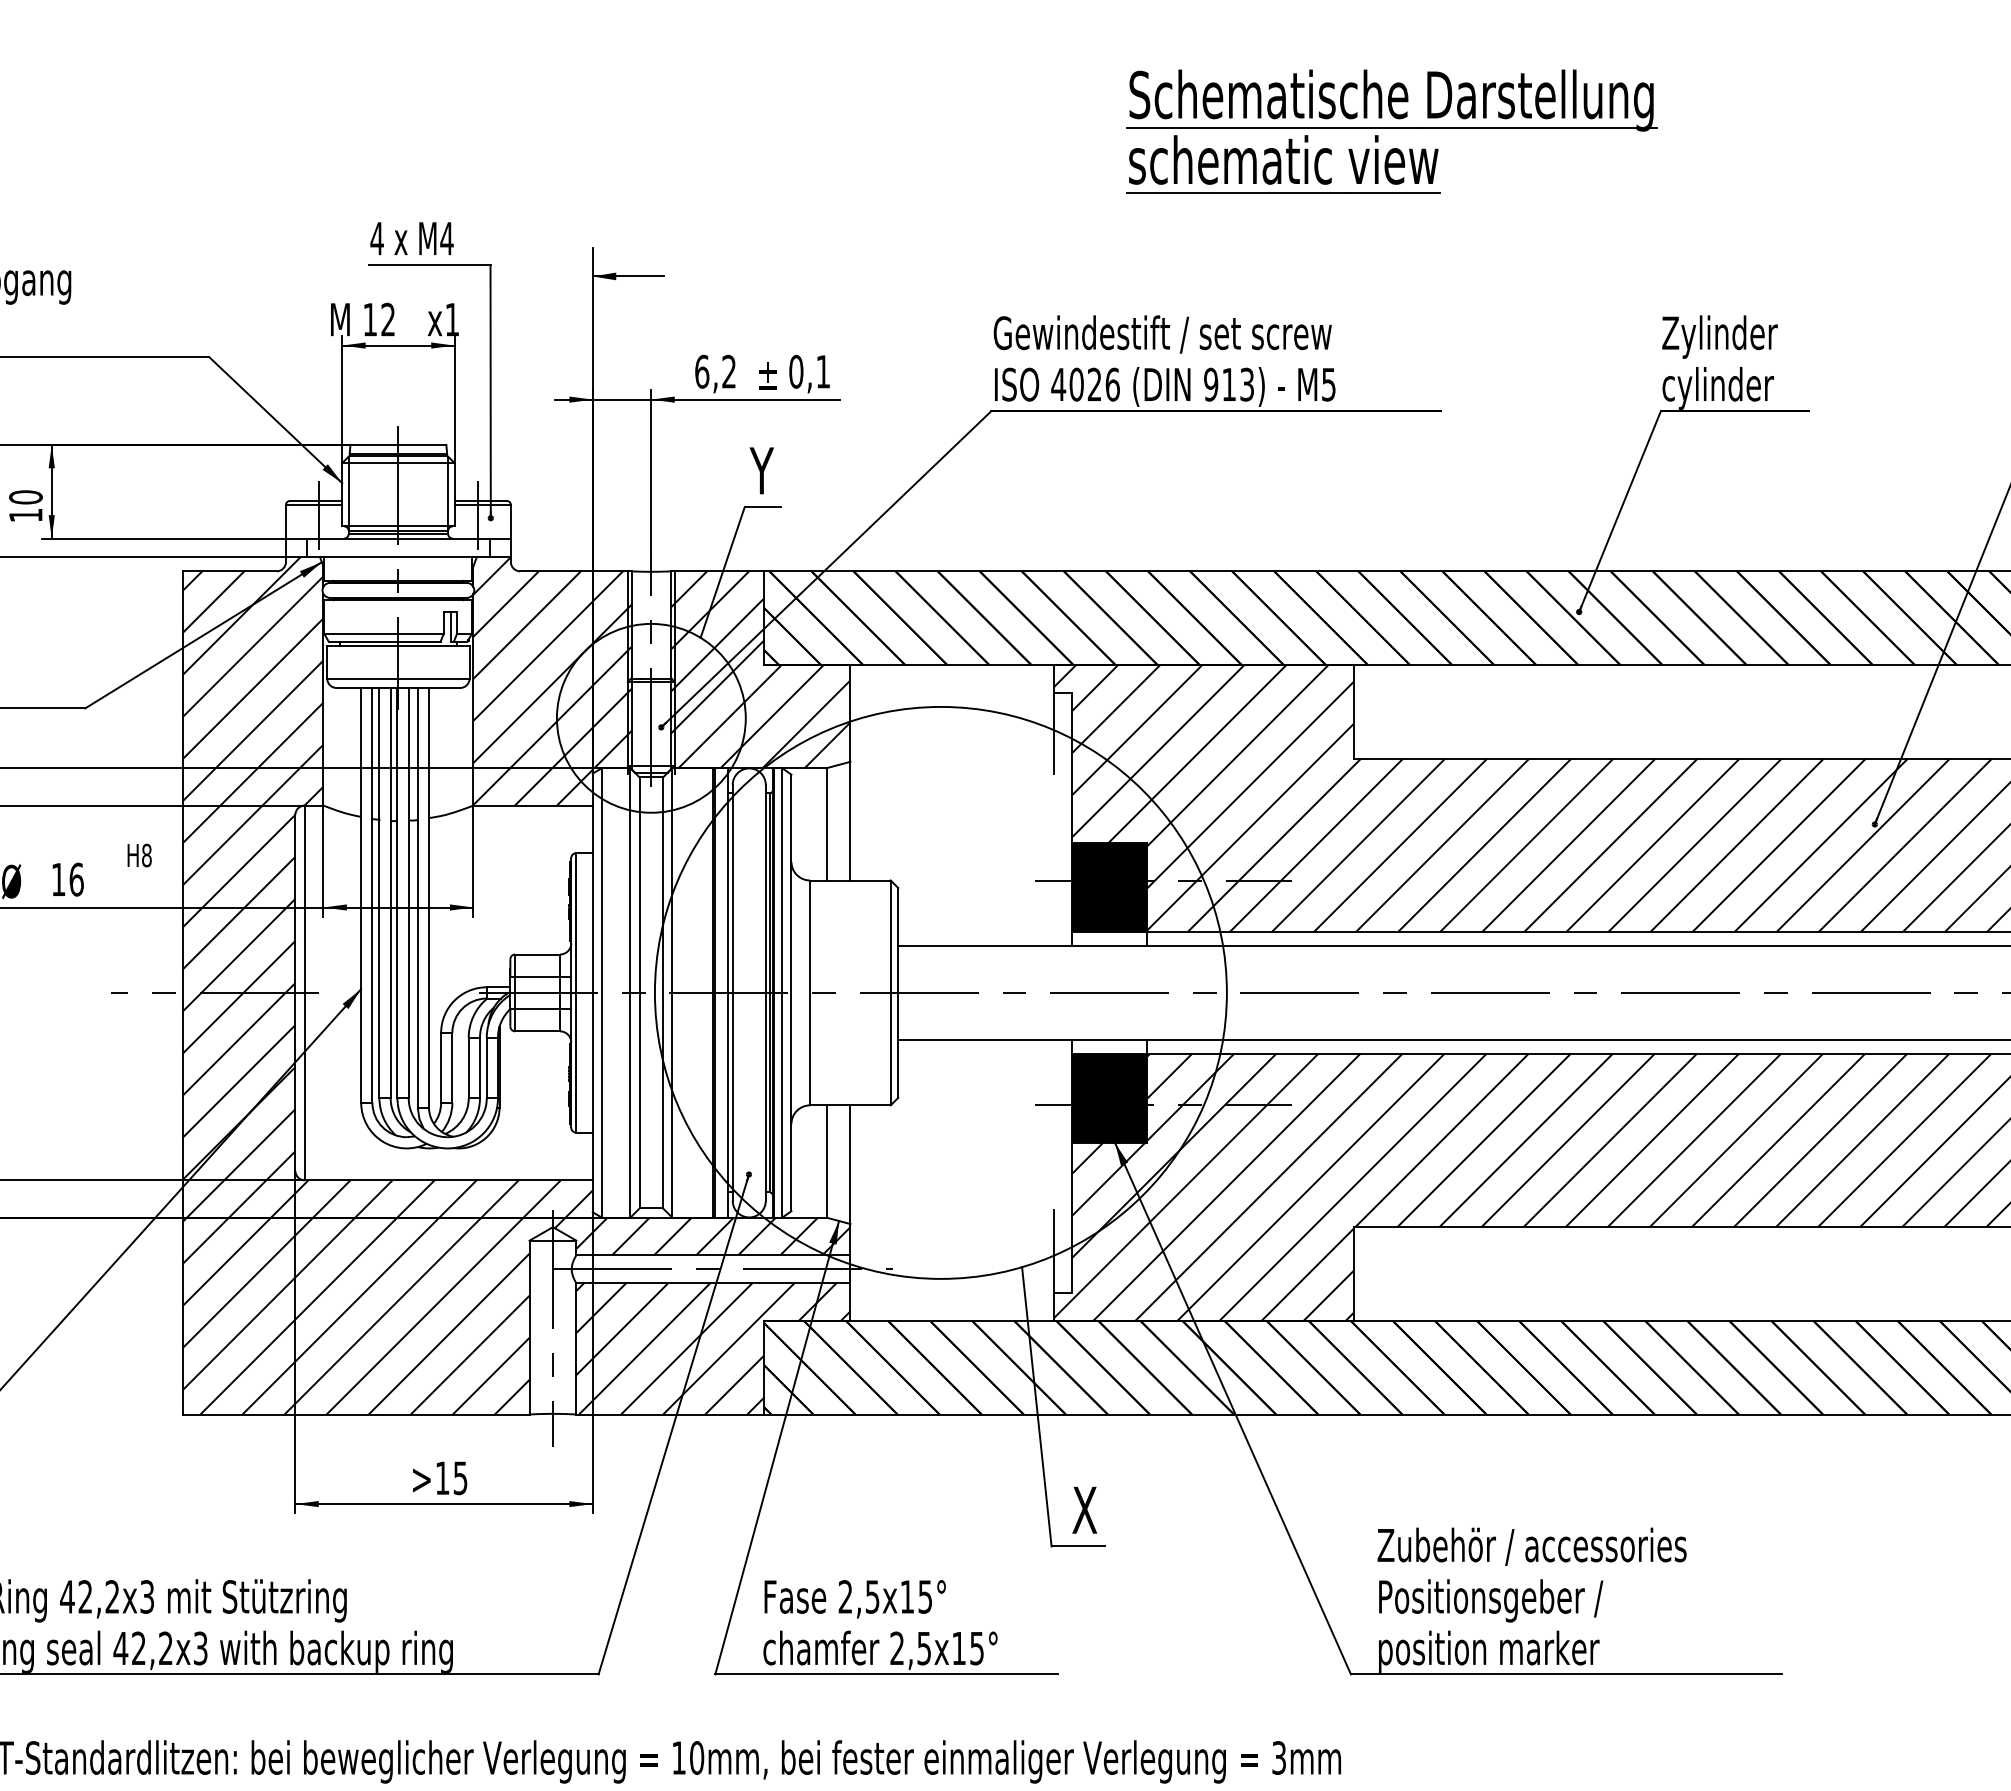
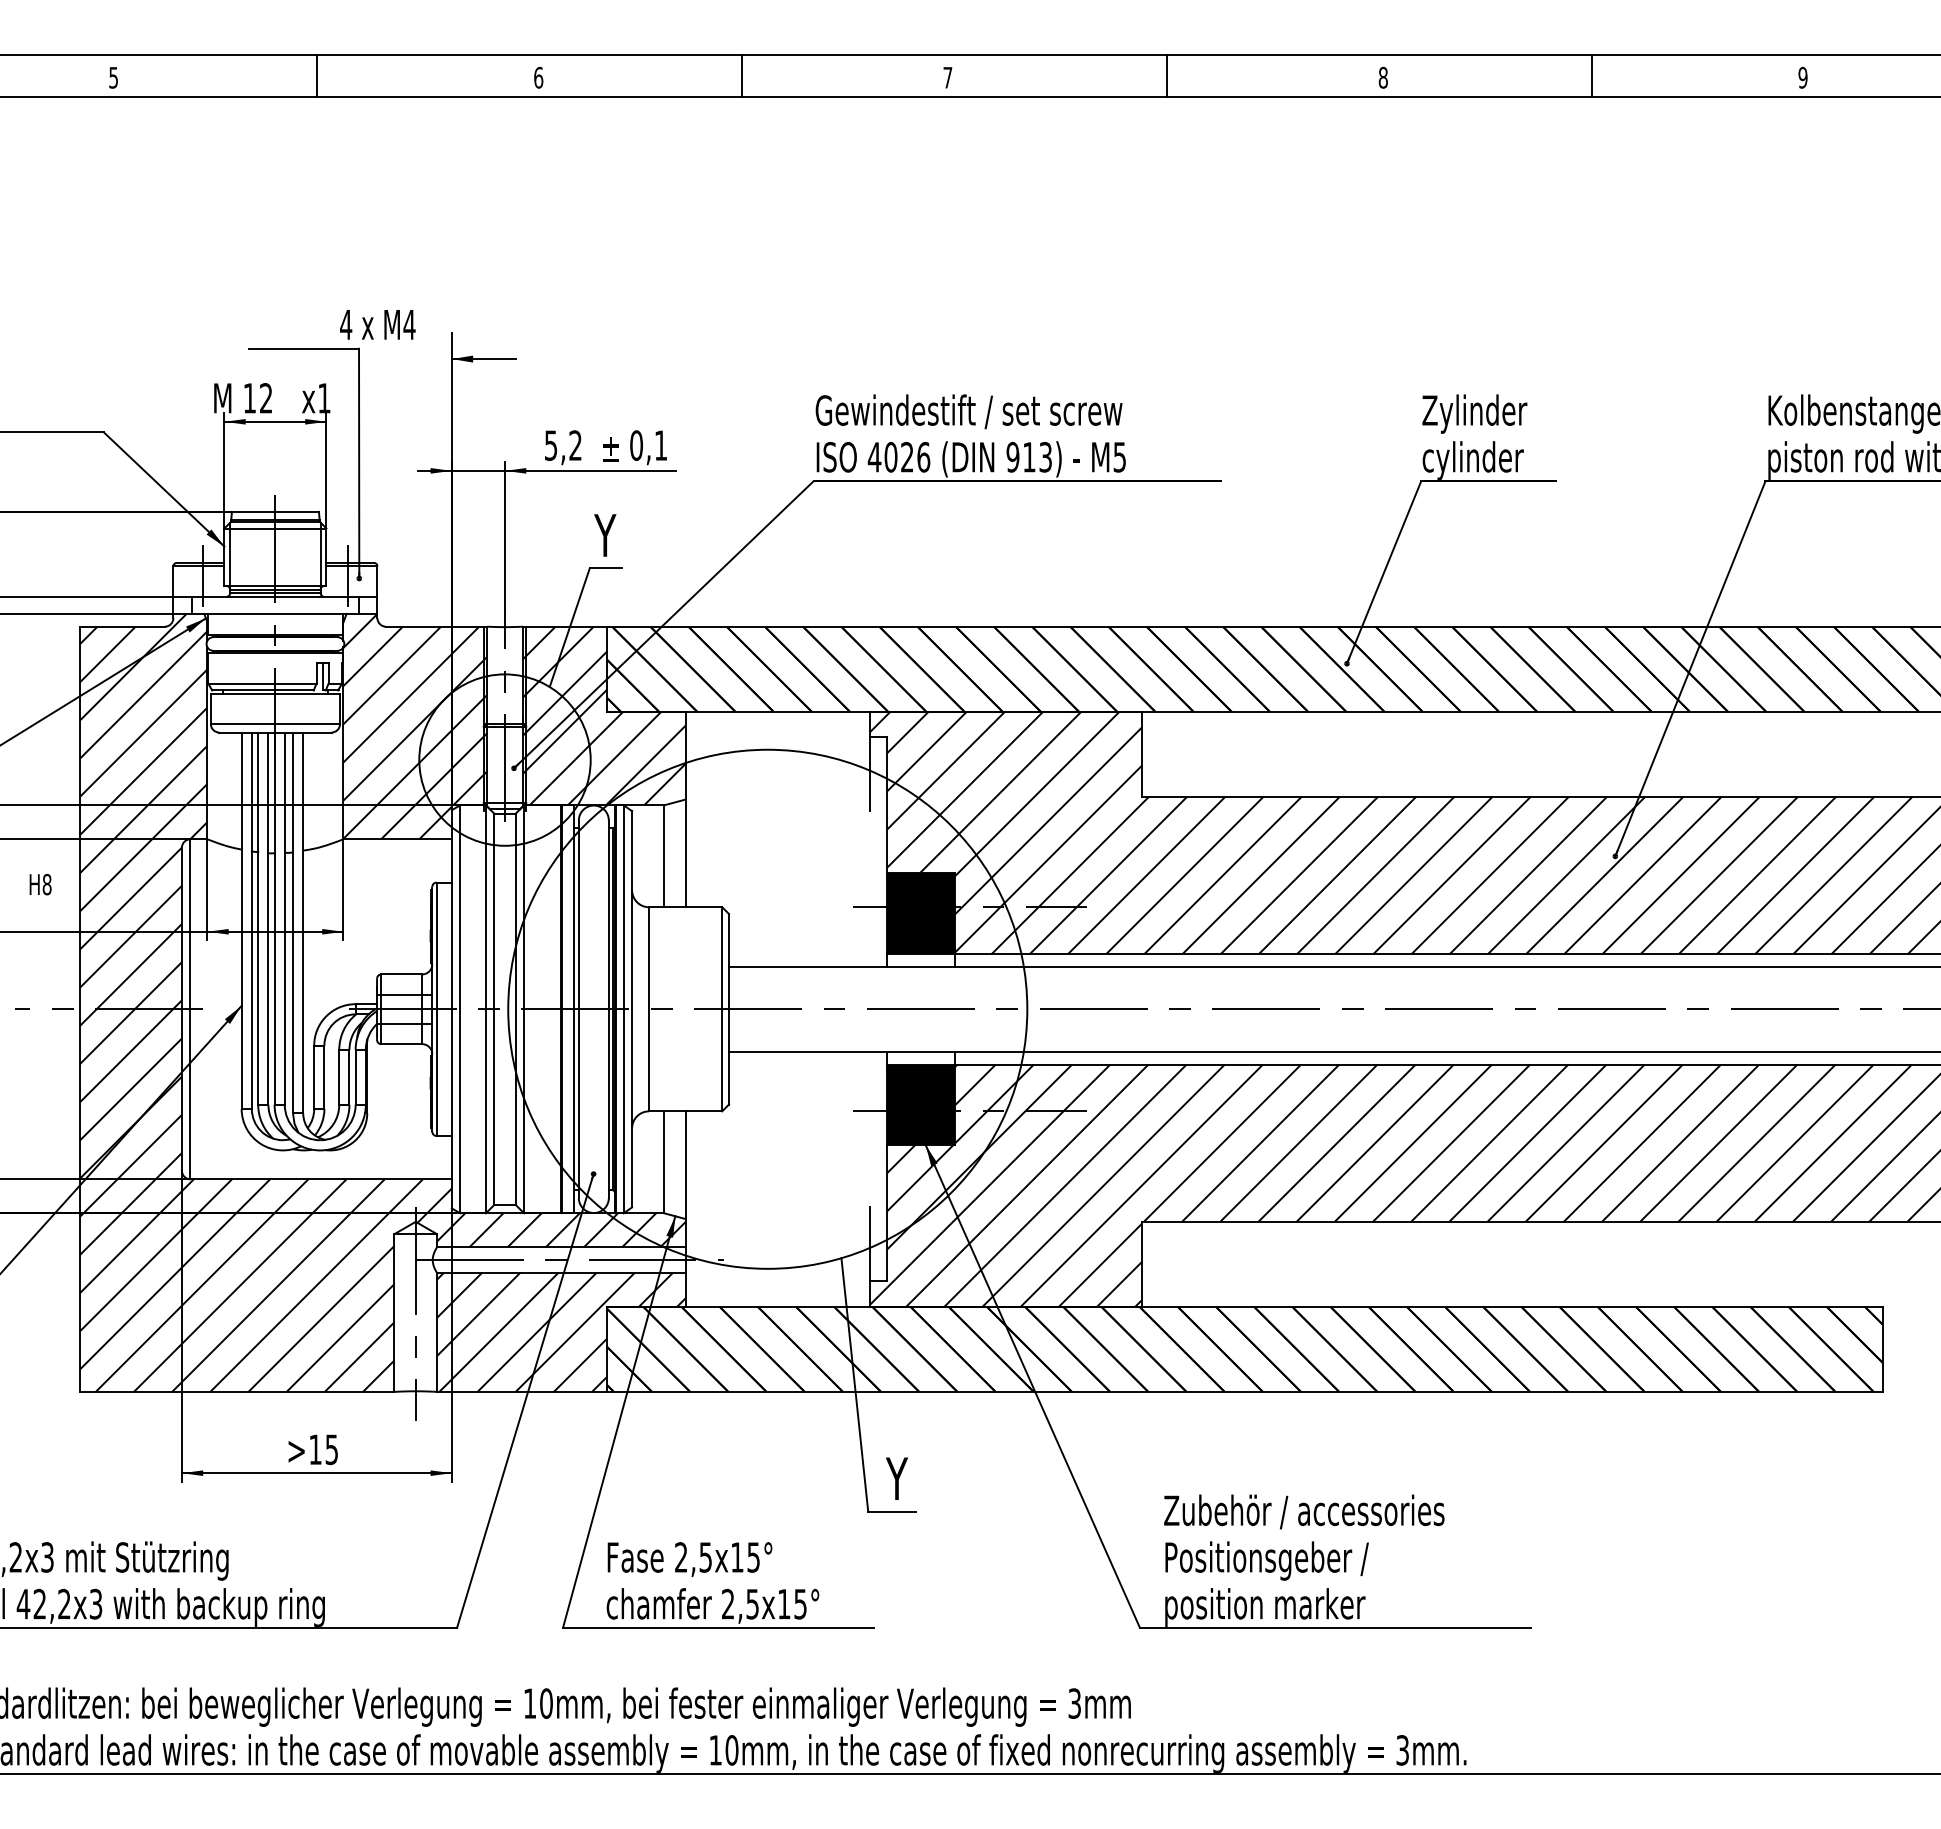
part: (1392, 131) -> (1177, 227), removed
text: (411, 238) -> (377, 324), moved
text: (701, 371) -> (550, 445), 6,2 -> 5,2
text: (1083, 1509) -> (897, 1478), X -> Y

